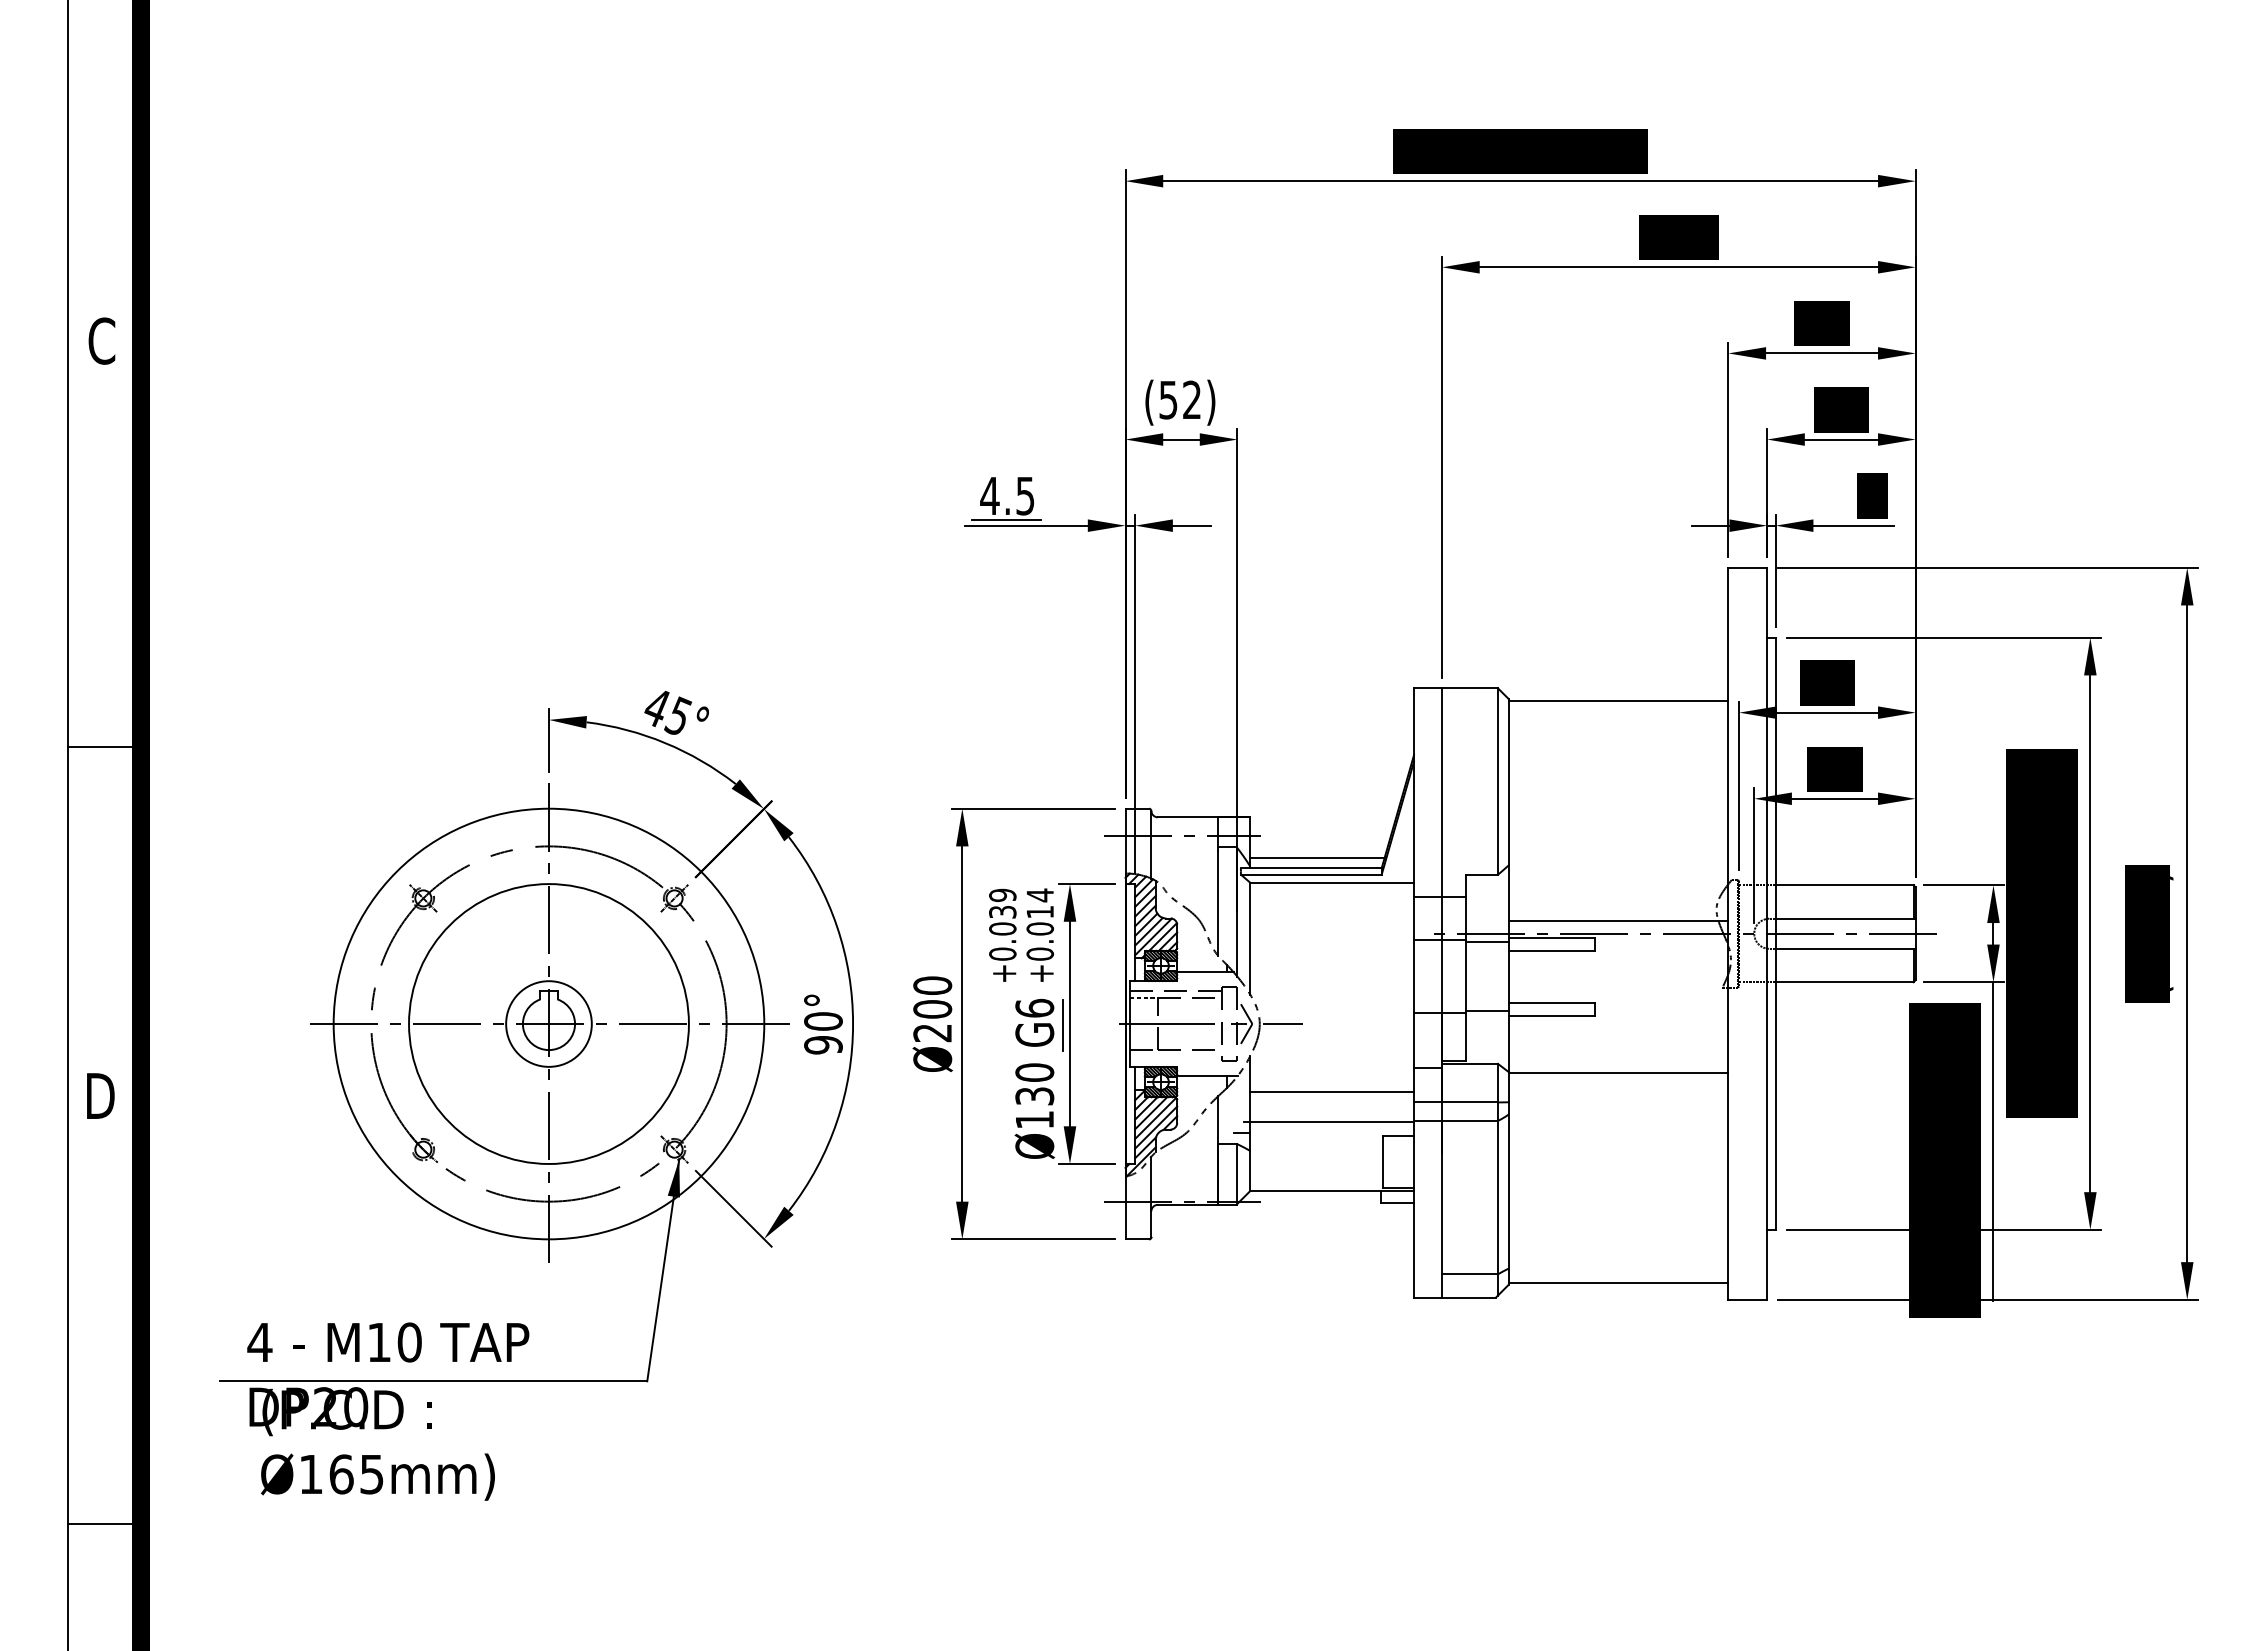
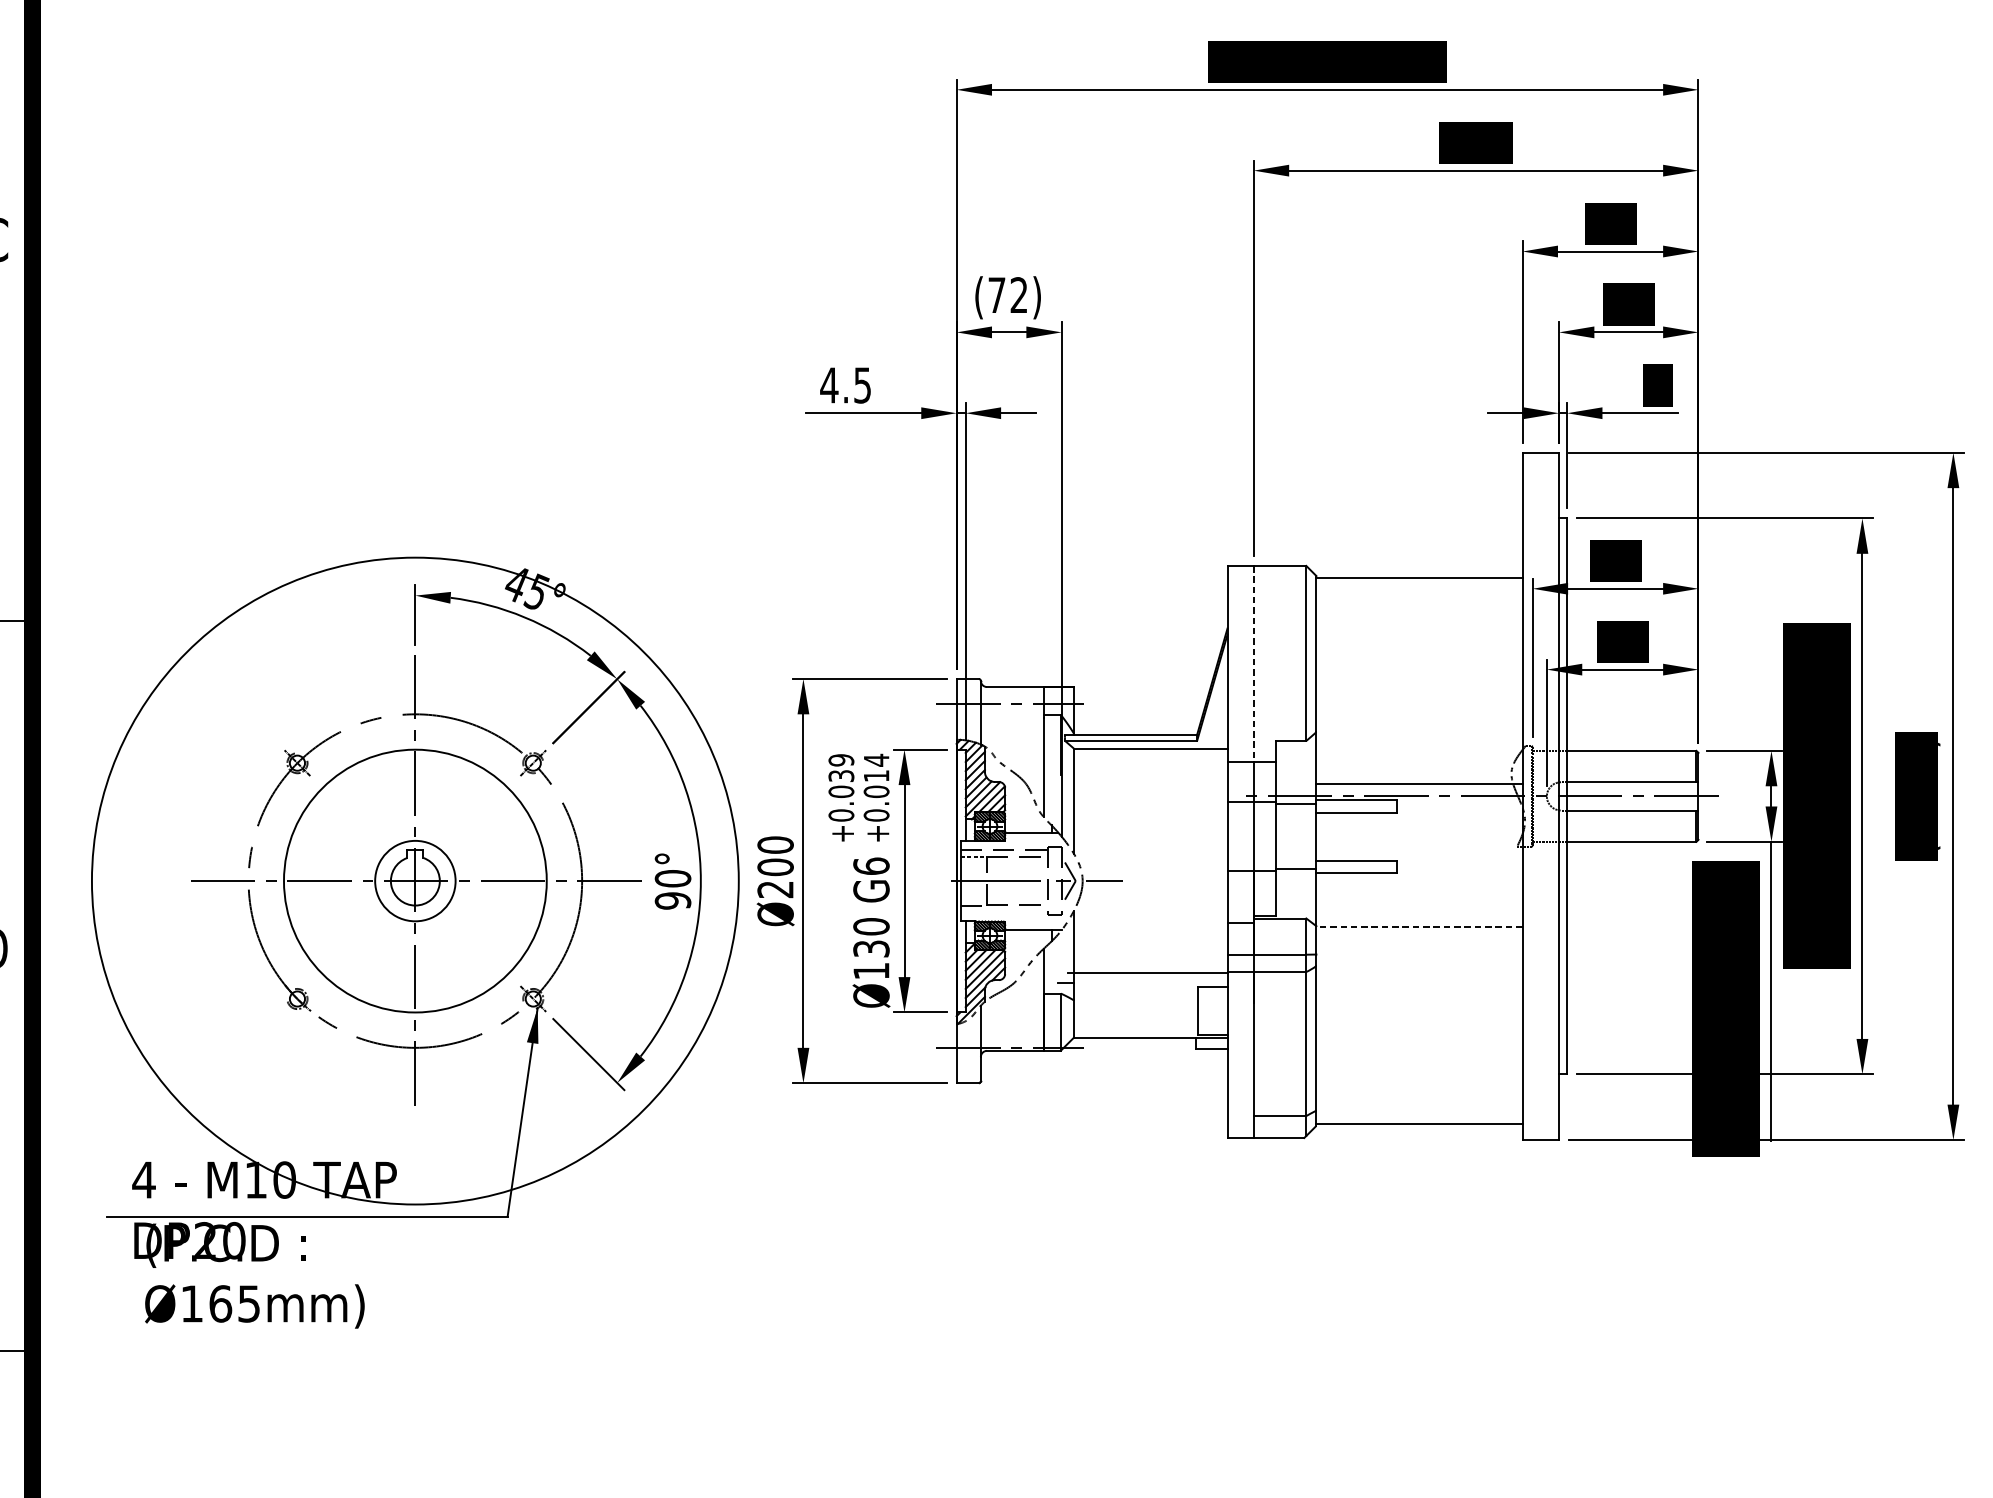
text: (1168, 400) -> (996, 295), (52) -> (72)
line: (1006, 519) -> (844, 407), removed
line: (1442, 793) -> (1254, 664), solid -> dashed
line: (1317, 858) -> (1136, 725), removed
circle: (548, 1023) -> (414, 880), size x1.6
line: (1063, 1025) -> (898, 882), removed
line: (1618, 1073) -> (1419, 927), solid -> dashed
line: (1332, 1092) -> (1150, 945), removed

